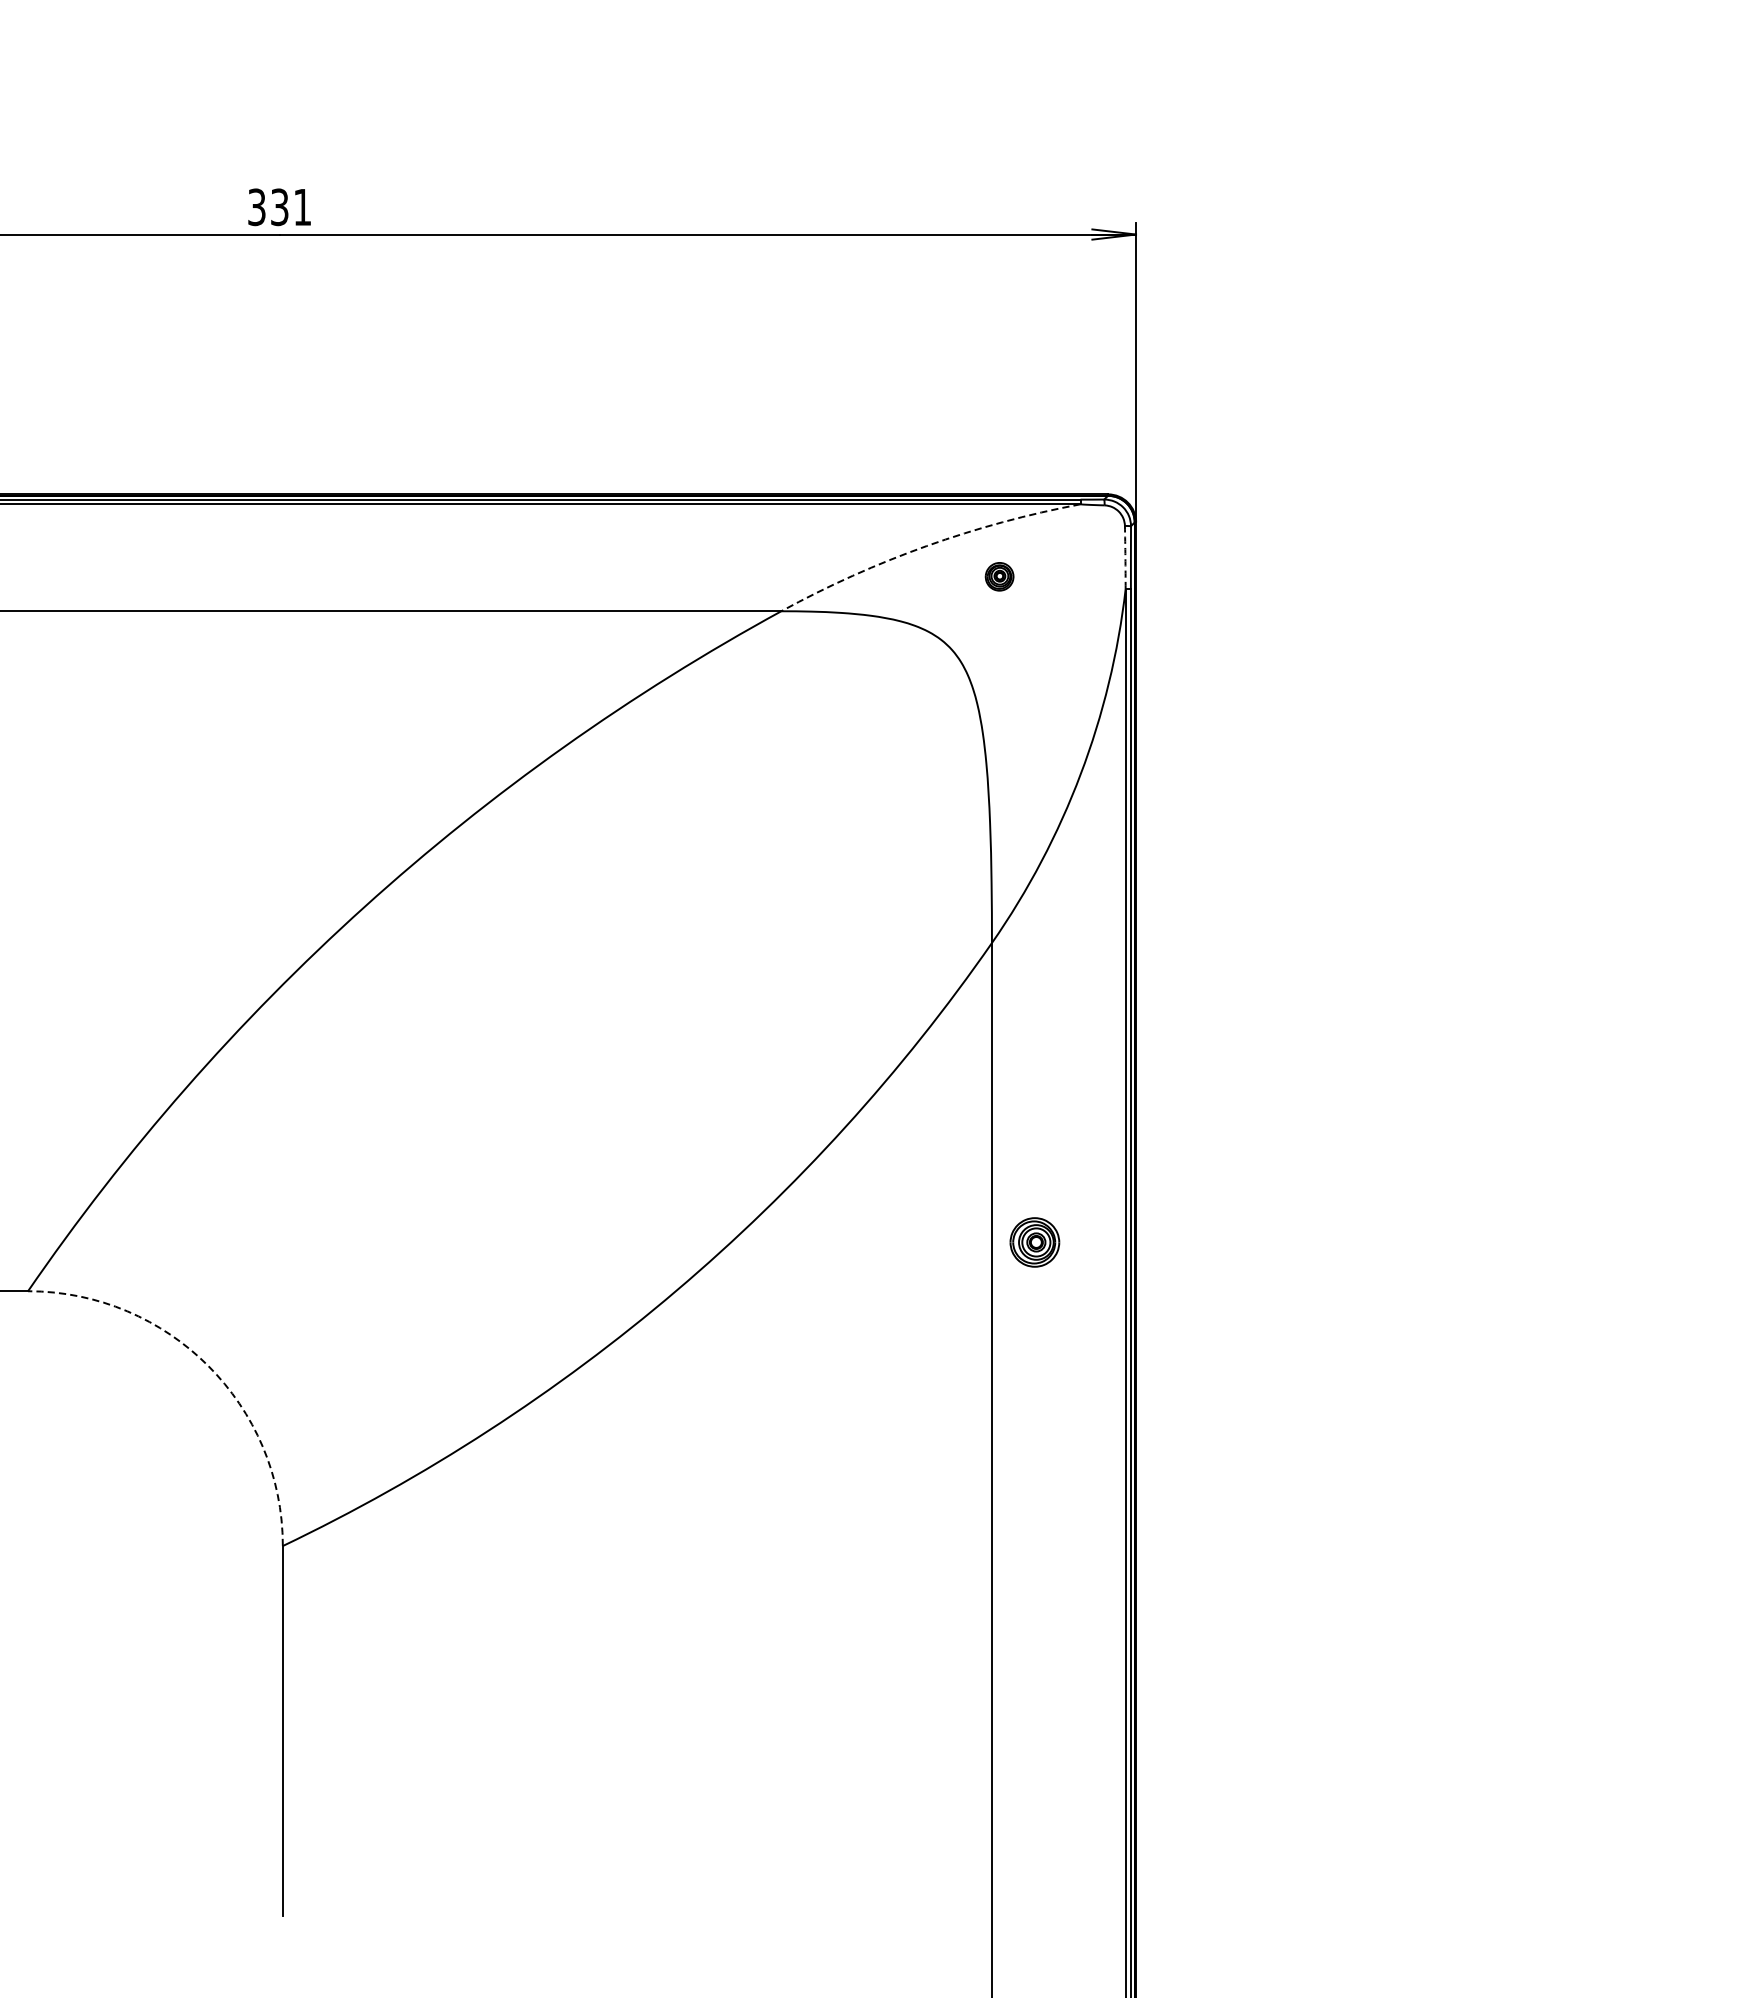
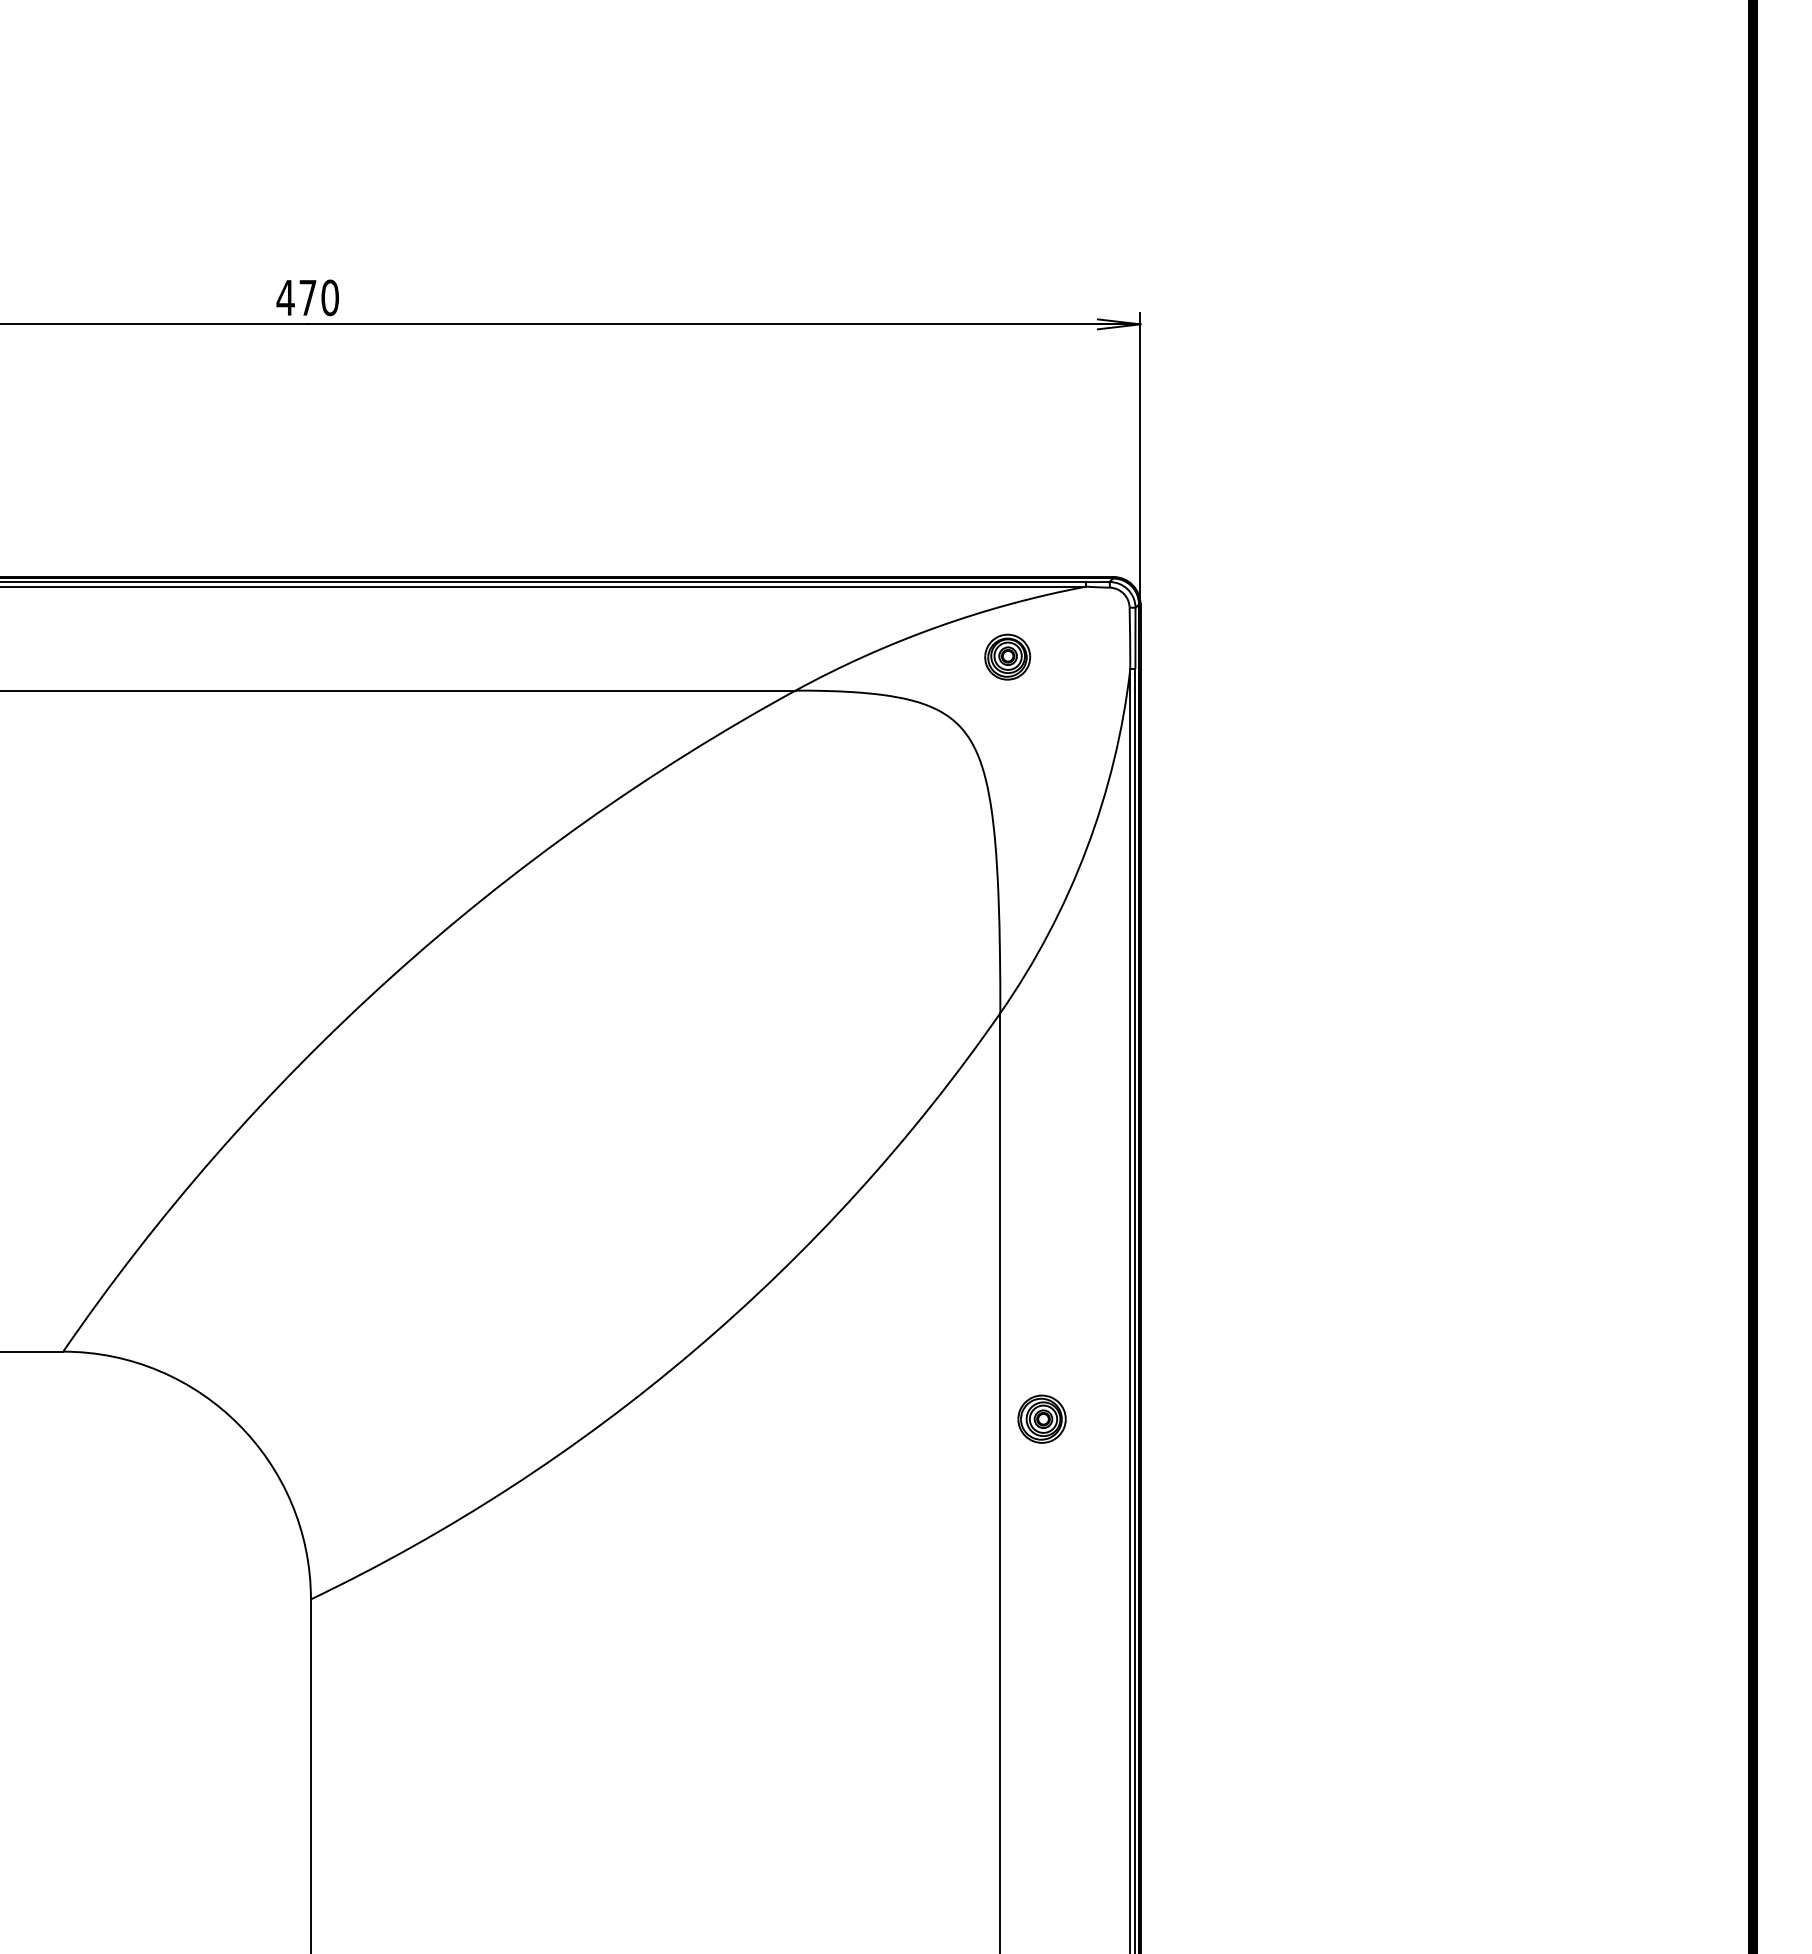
text: (279, 206) -> (307, 297), 331 -> 470
arc: (926, 546) -> (936, 627), dashed -> solid
arc: (1125, 557) -> (1130, 638), dashed -> solid
part: (999, 576) -> (1007, 656), size x1.67
part: (1034, 1241) -> (1041, 1418), moved
arc: (208, 1366) -> (238, 1424), dashed -> solid

